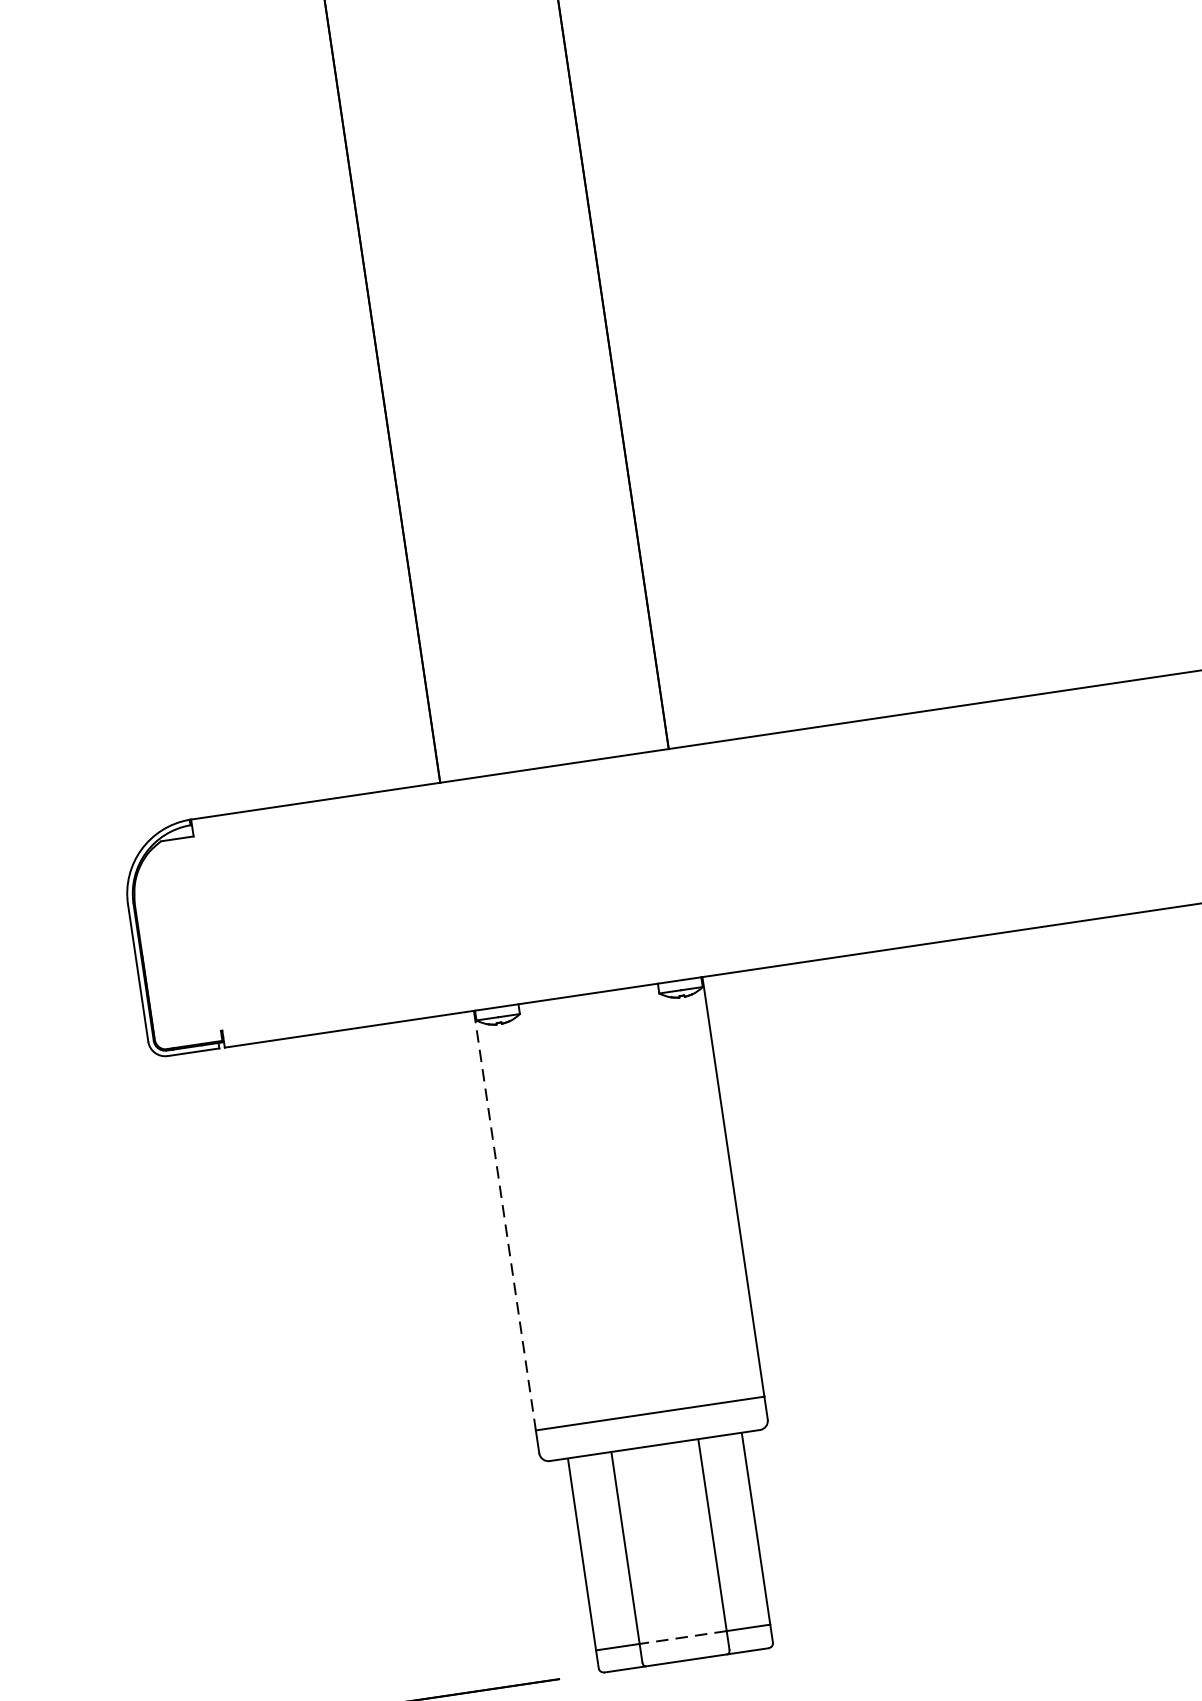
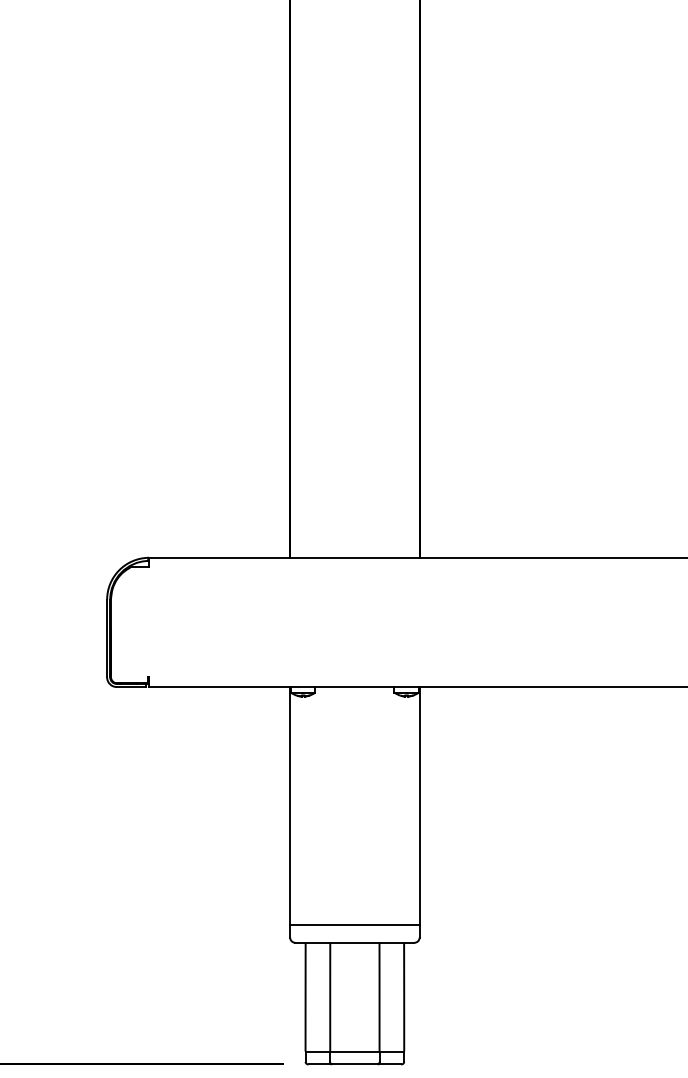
line: (505, 1219) -> (290, 805), dashed -> solid
line: (682, 1637) -> (354, 1051), dashed -> solid

